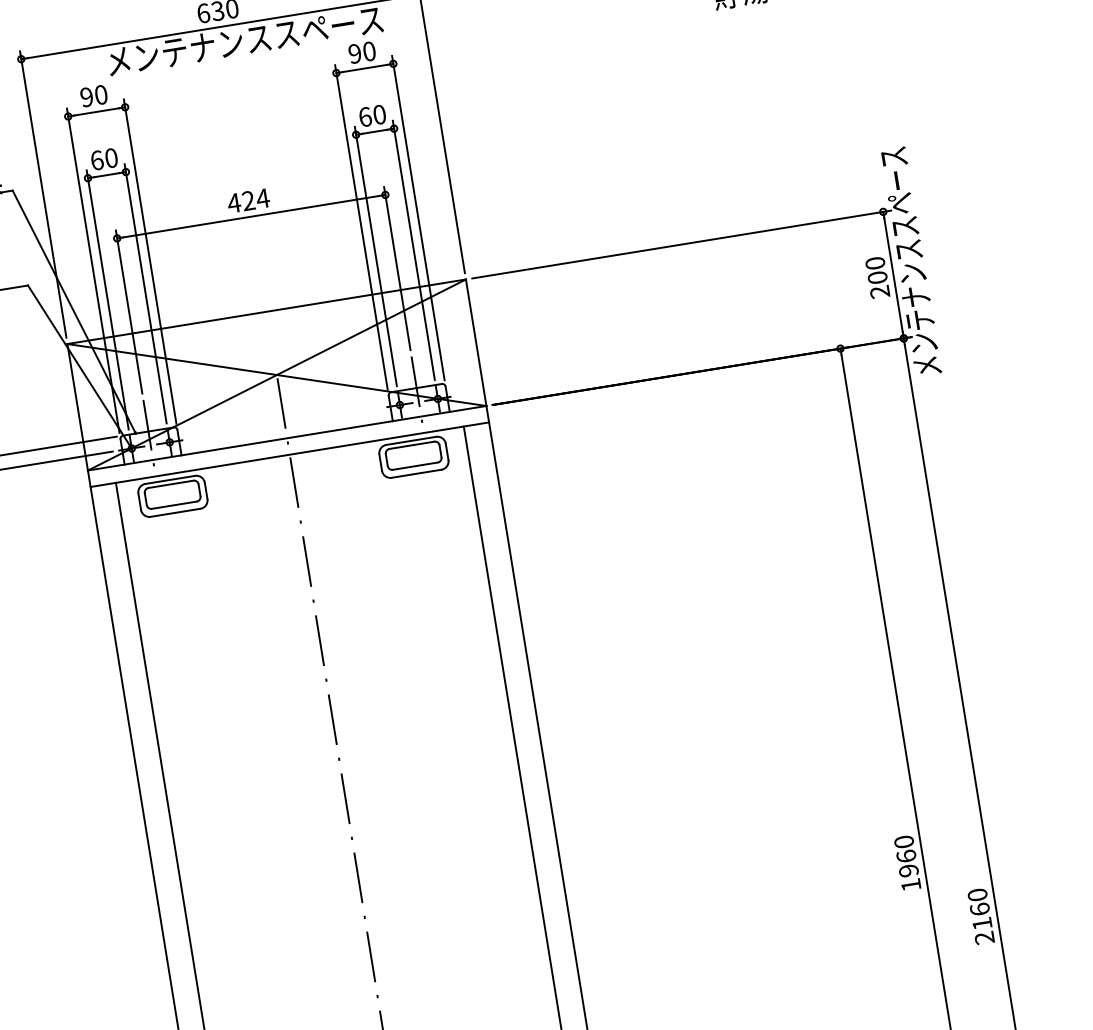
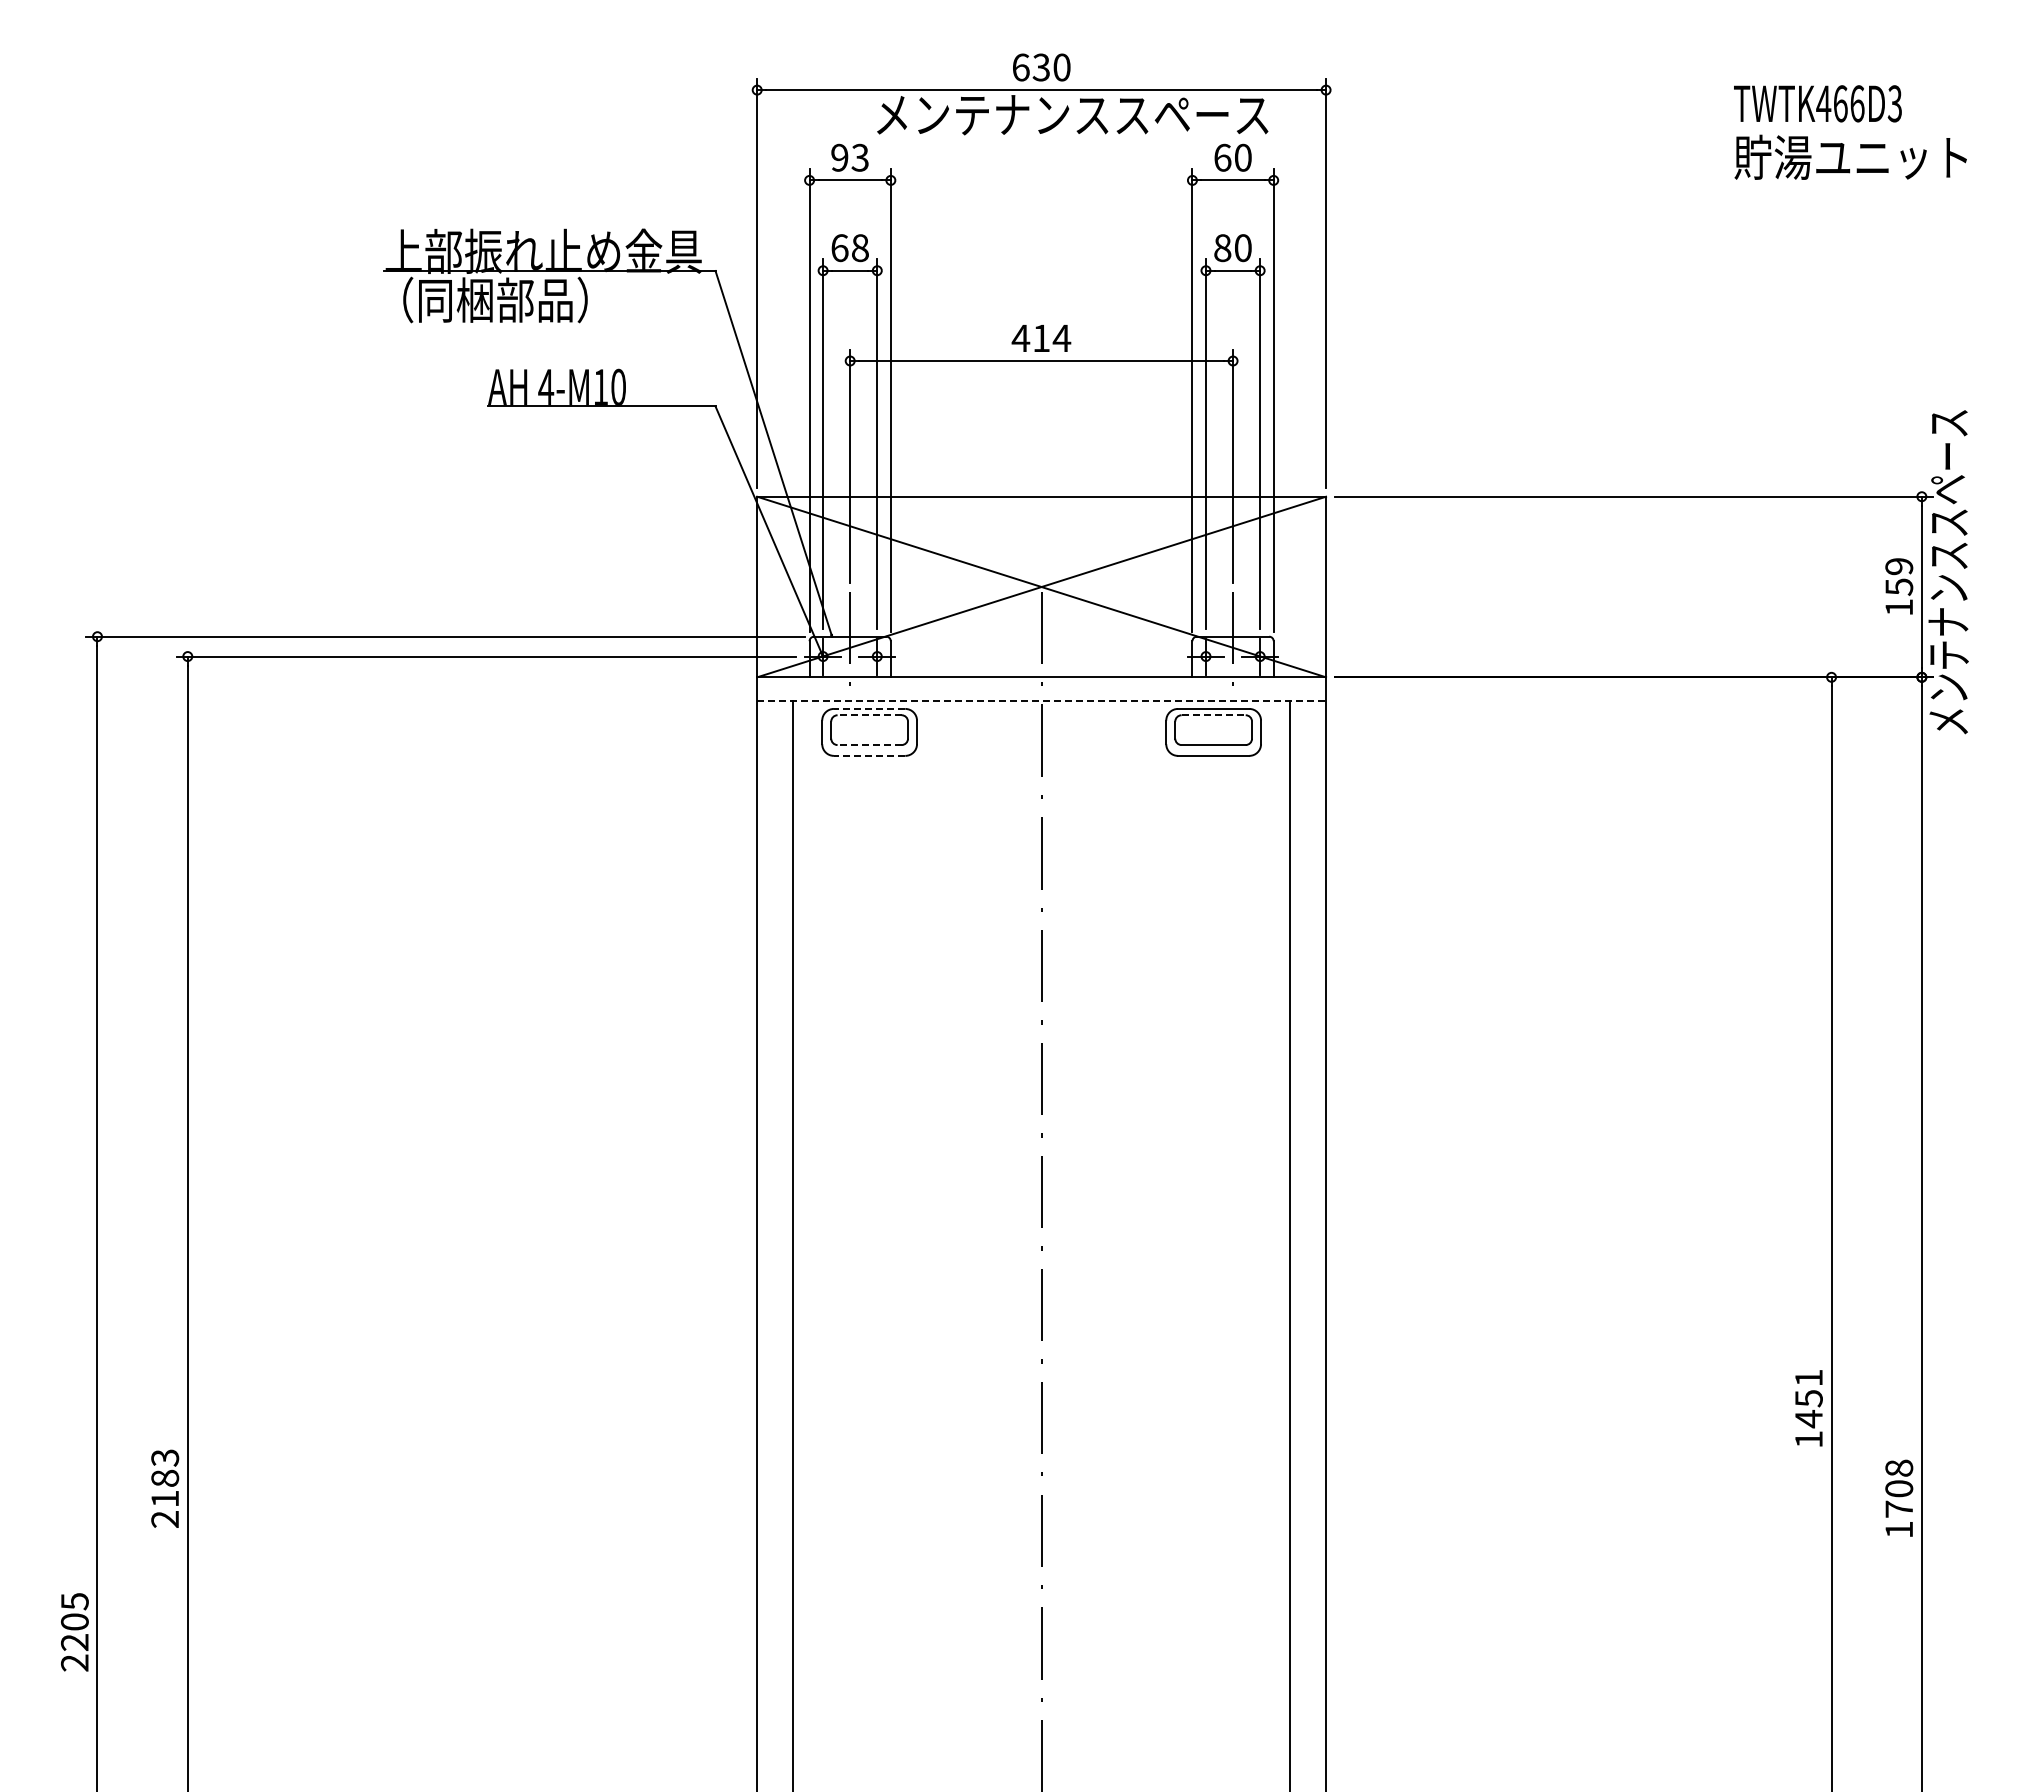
text: (354, 53) -> (1222, 157), 90 -> 60
text: (100, 94) -> (859, 157), 90 -> 93
text: (365, 117) -> (1222, 248), 60 -> 80
text: (111, 157) -> (860, 247), 60 -> 68
text: (248, 200) -> (1041, 337), 424 -> 414
text: (877, 278) -> (1899, 587), 200 -> 159
line: (412, 445) -> (1214, 715), solid -> dashed
line: (290, 454) -> (1042, 700), solid -> dashed
line: (170, 479) -> (869, 708), solid -> dashed
line: (170, 484) -> (869, 715), solid -> dashed
line: (174, 505) -> (869, 745), solid -> dashed
line: (175, 512) -> (869, 755), solid -> dashed
text: (906, 856) -> (1808, 1398), 1960 -> 1451
text: (981, 916) -> (1899, 1498), 2160 -> 1708

